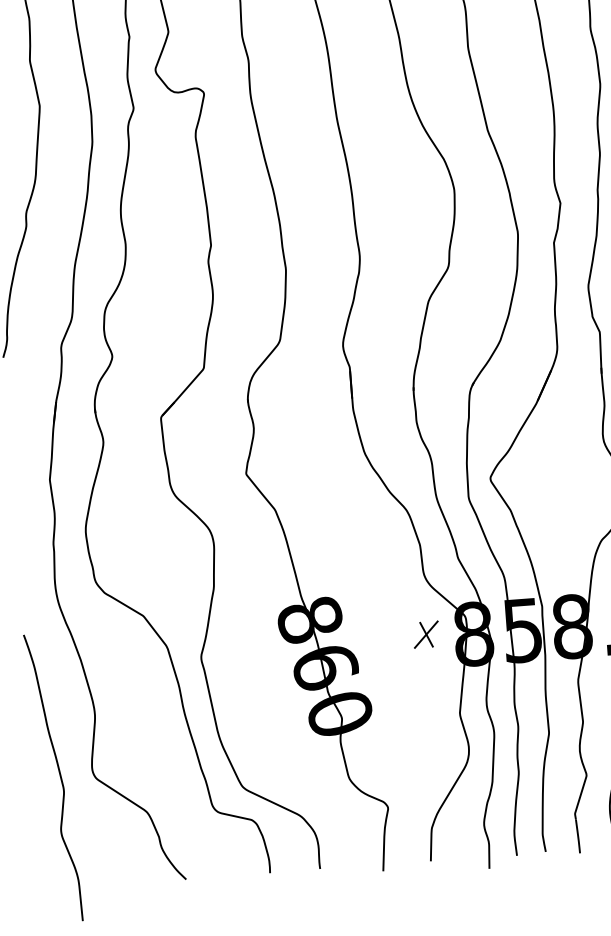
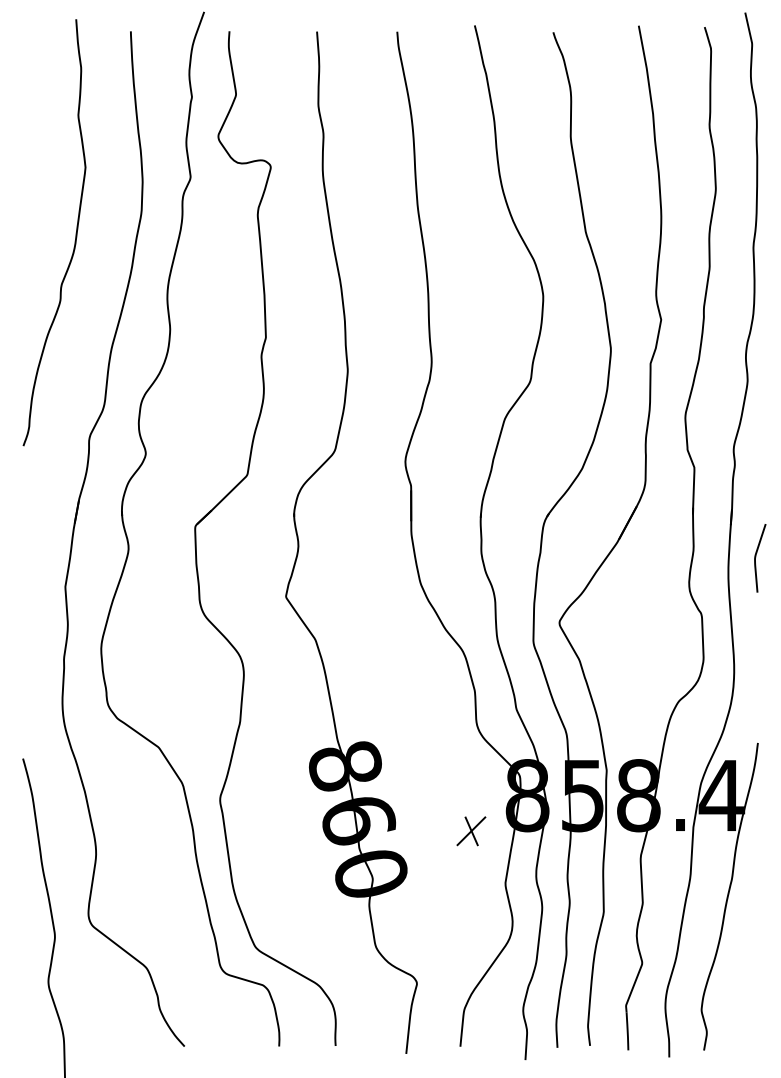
part: (426, 634) -> (471, 831), moved

